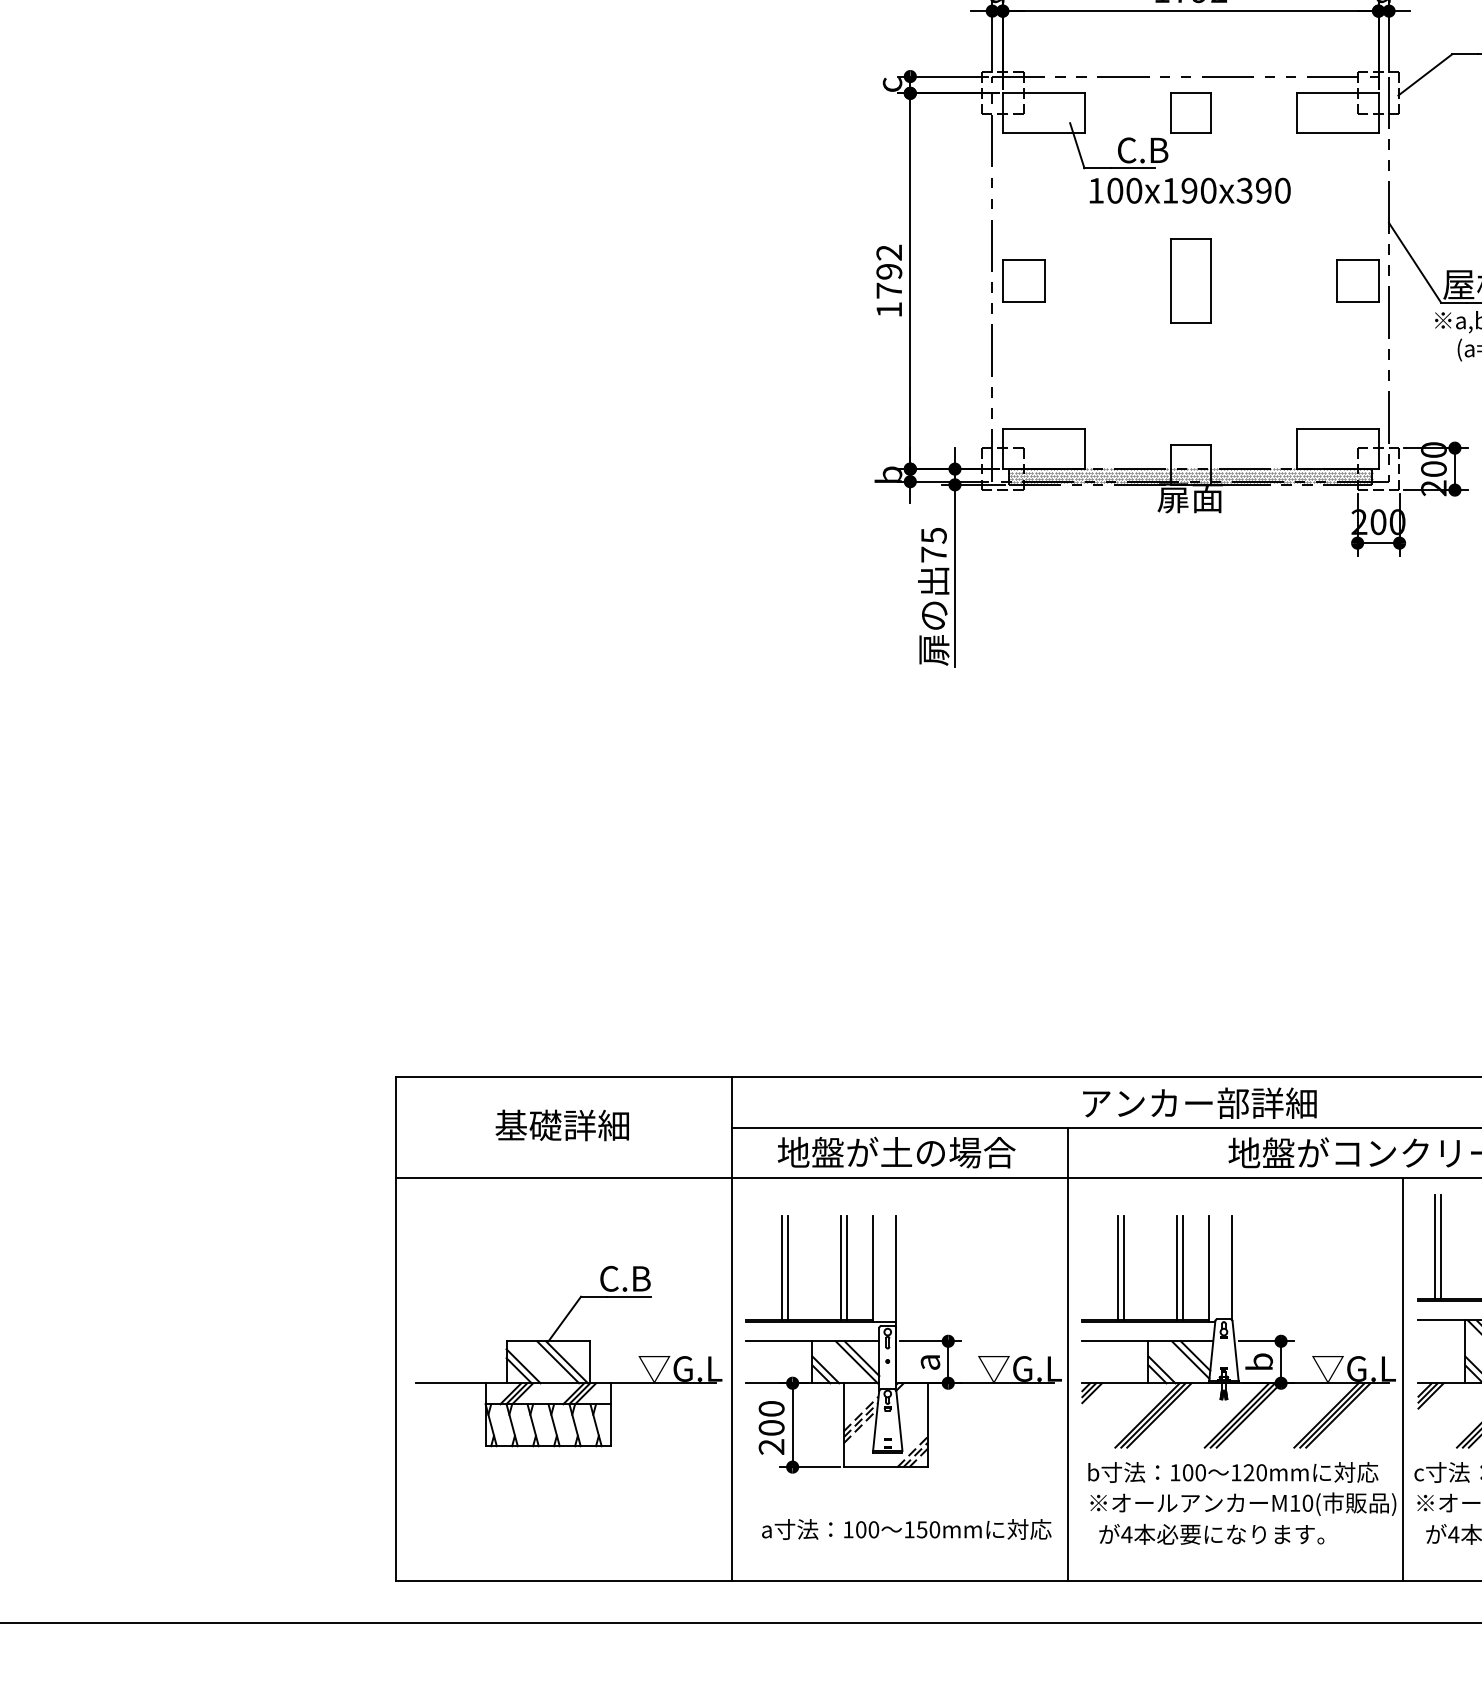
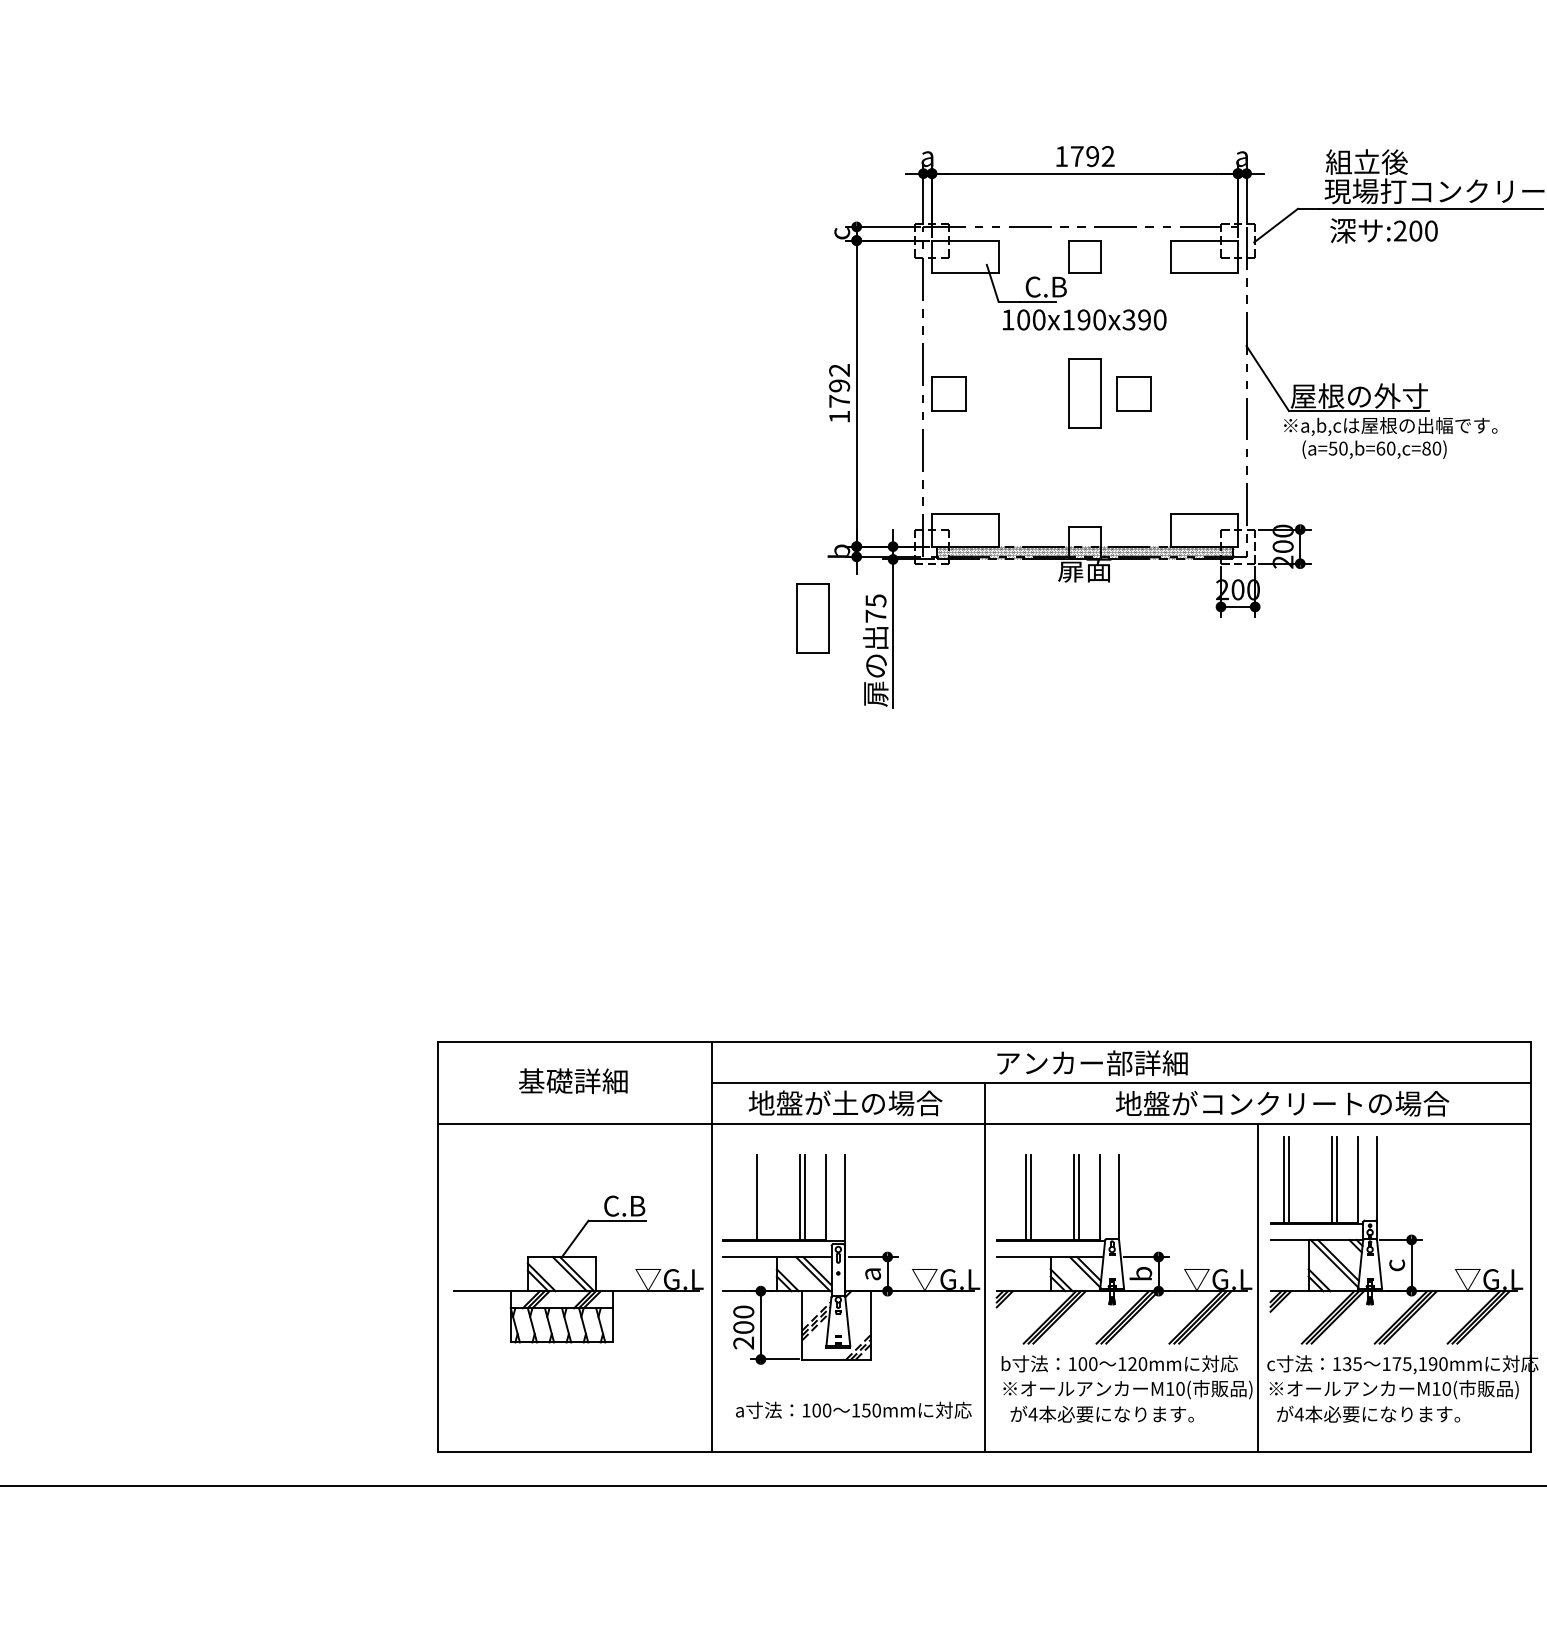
part: (1356, 281) -> (1133, 393), moved
part: (856, 557) -> (812, 618), added
line: (782, 1267) -> (752, 1196), removed

